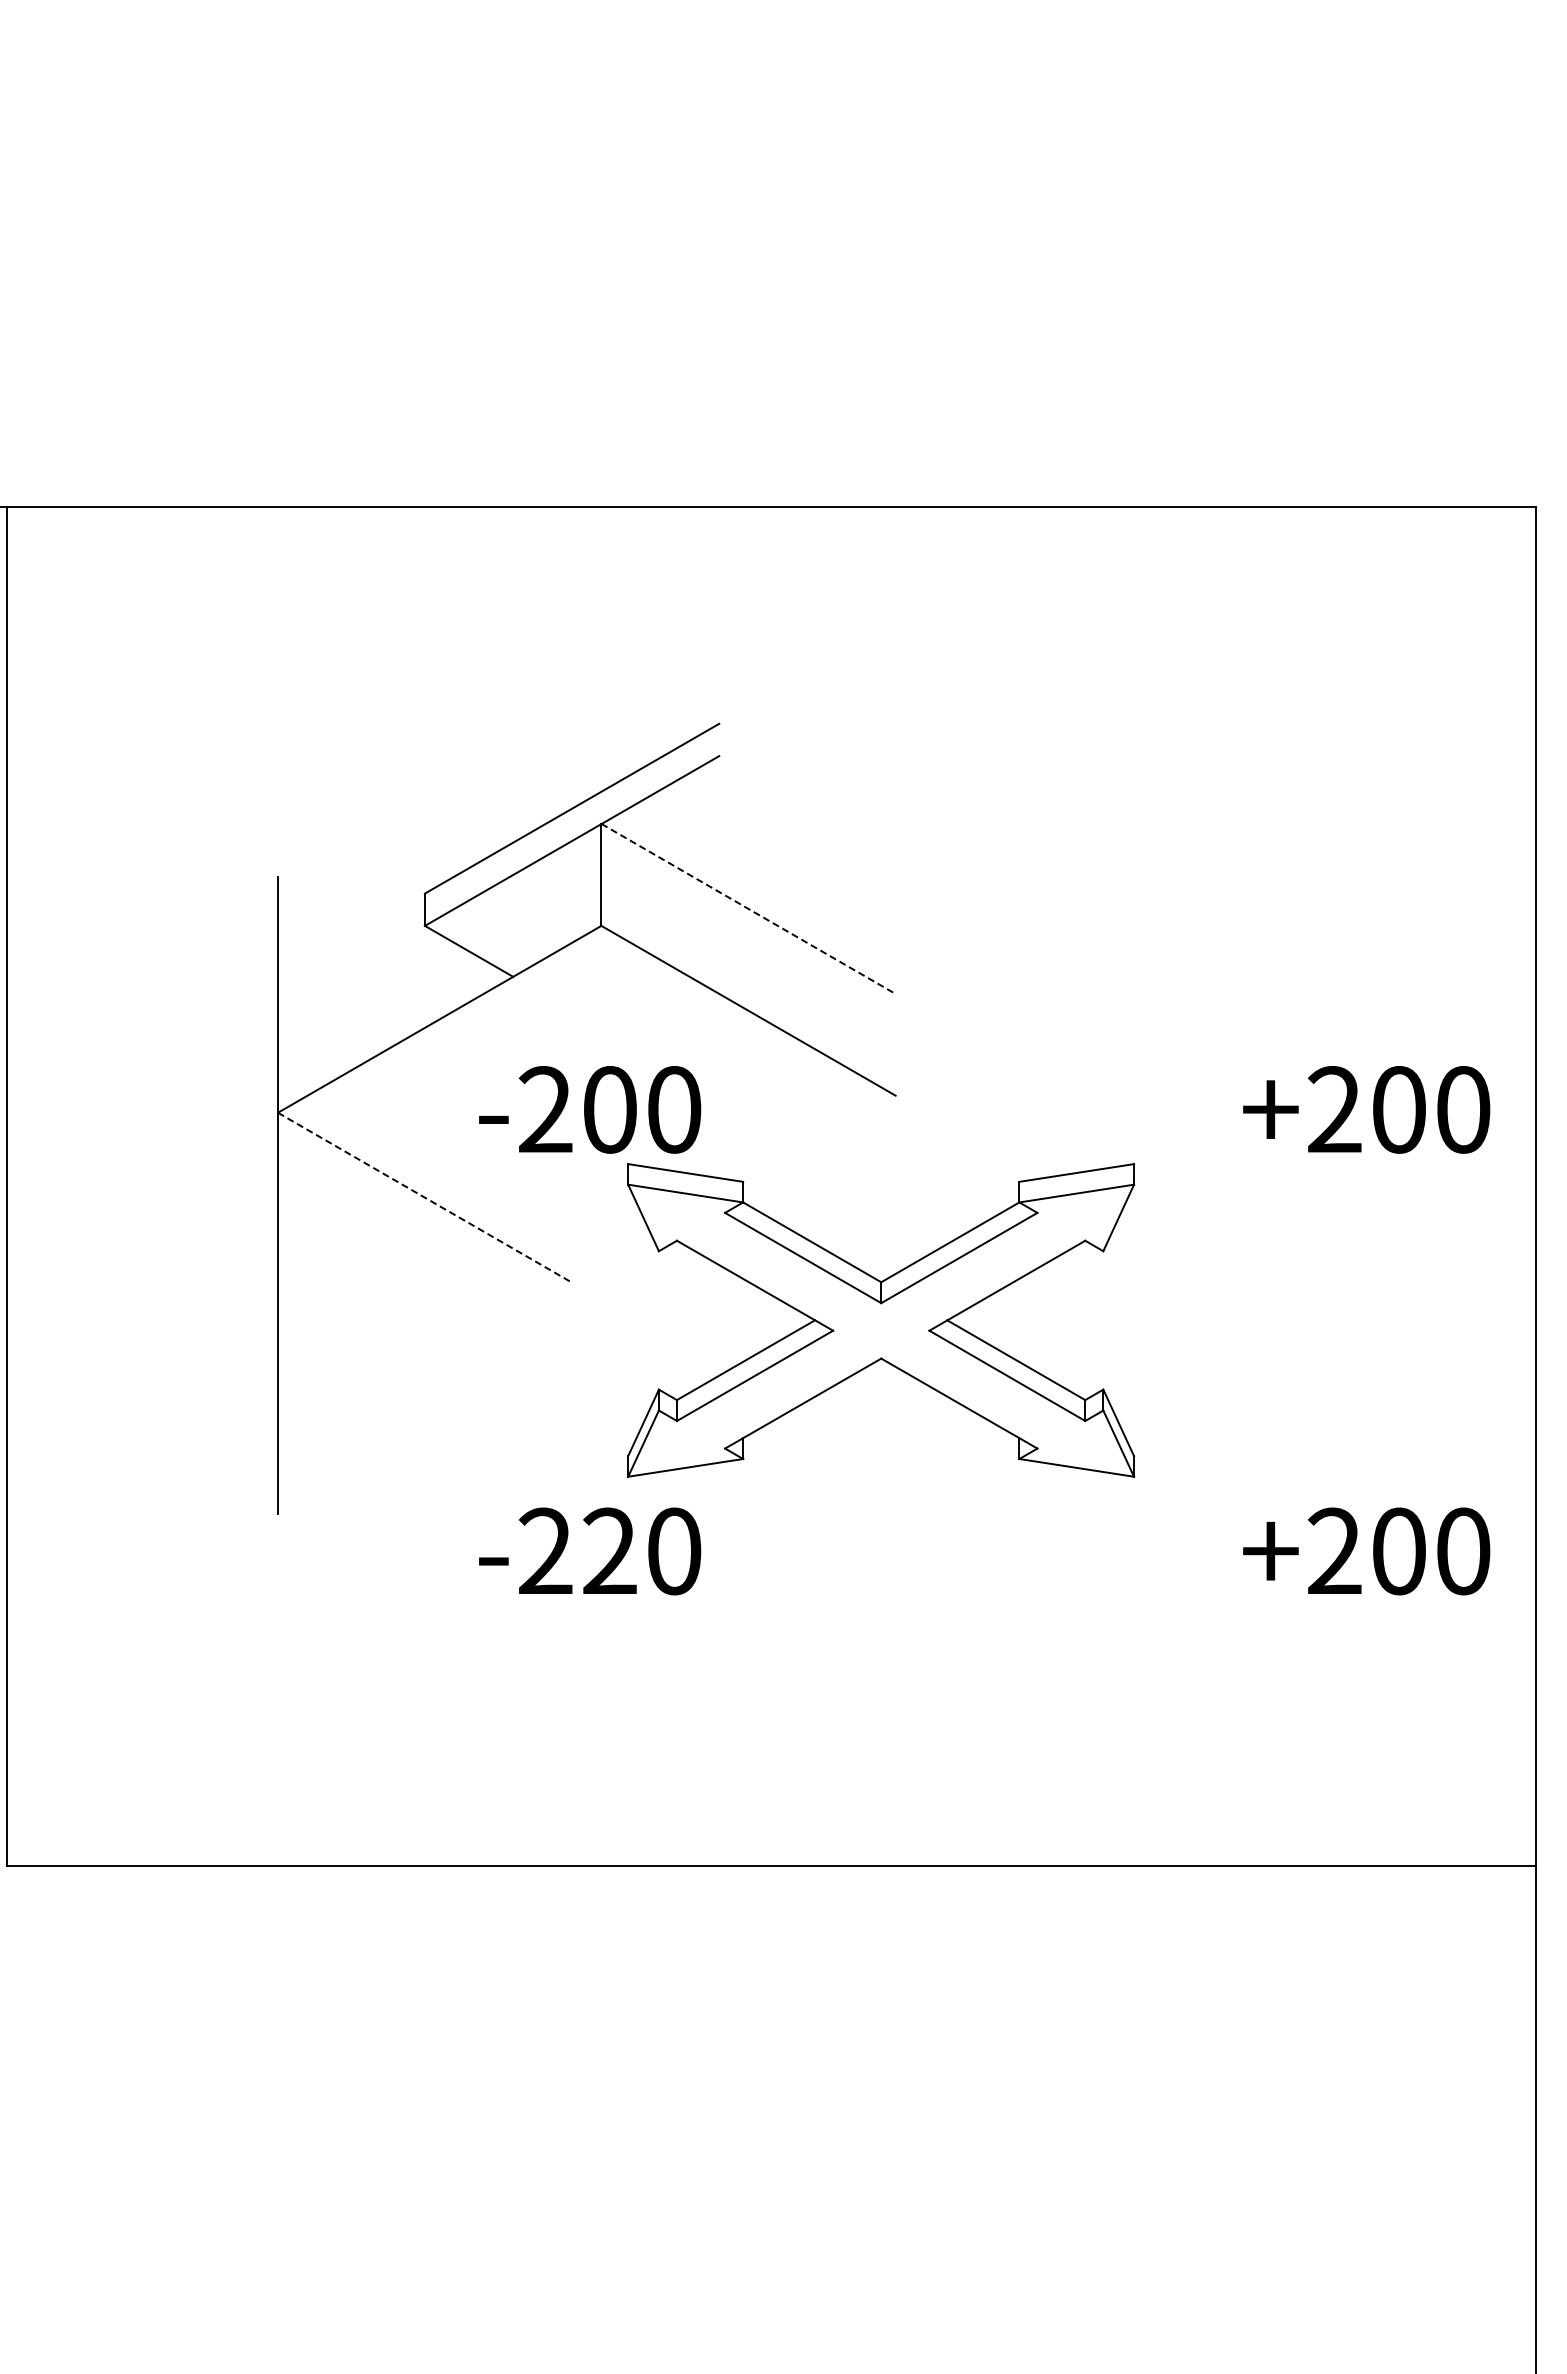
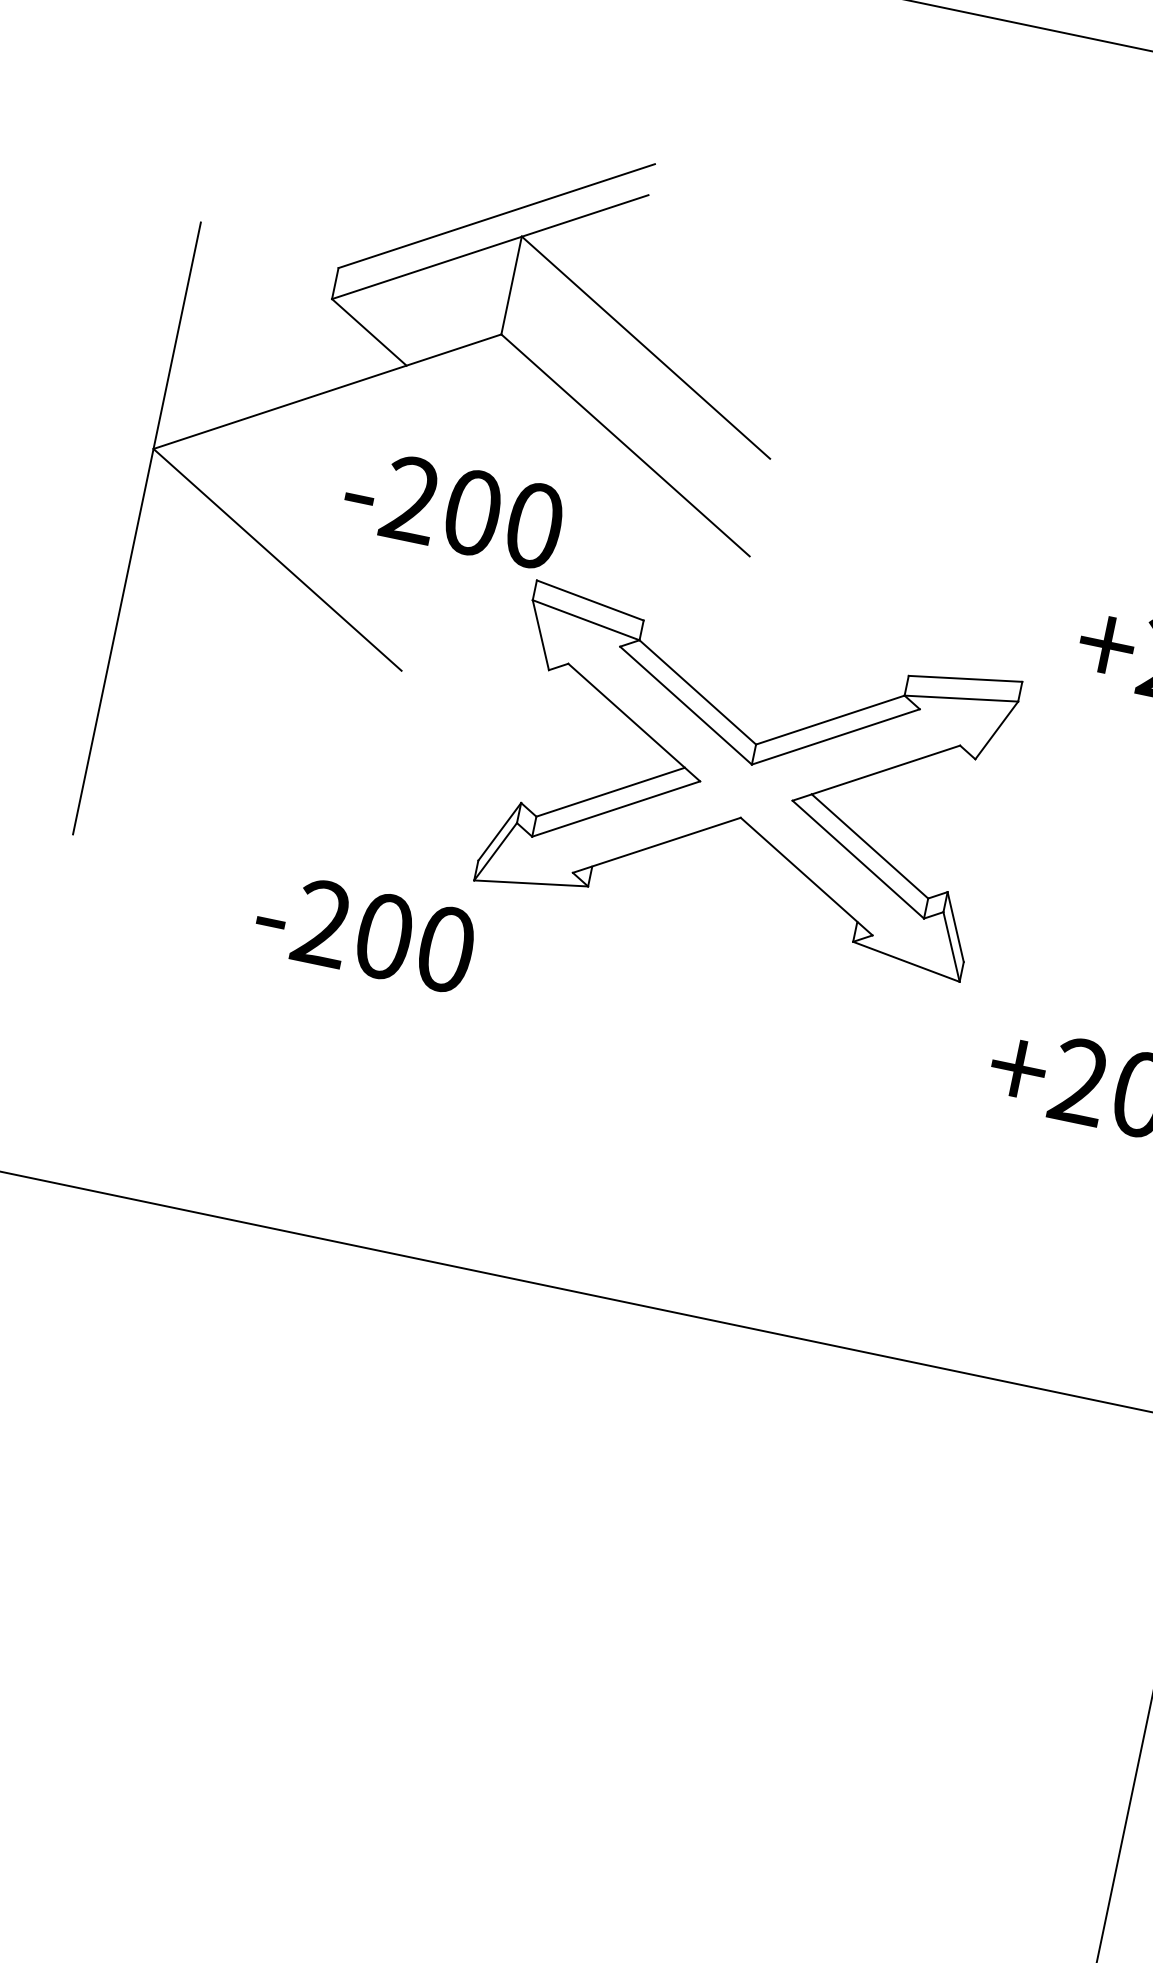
line: (748, 908) -> (646, 347), dashed -> solid
line: (424, 1197) -> (277, 559), dashed -> solid
part: (881, 1320) -> (748, 781), moved
text: (609, 1551) -> (383, 936), -220 -> -200

